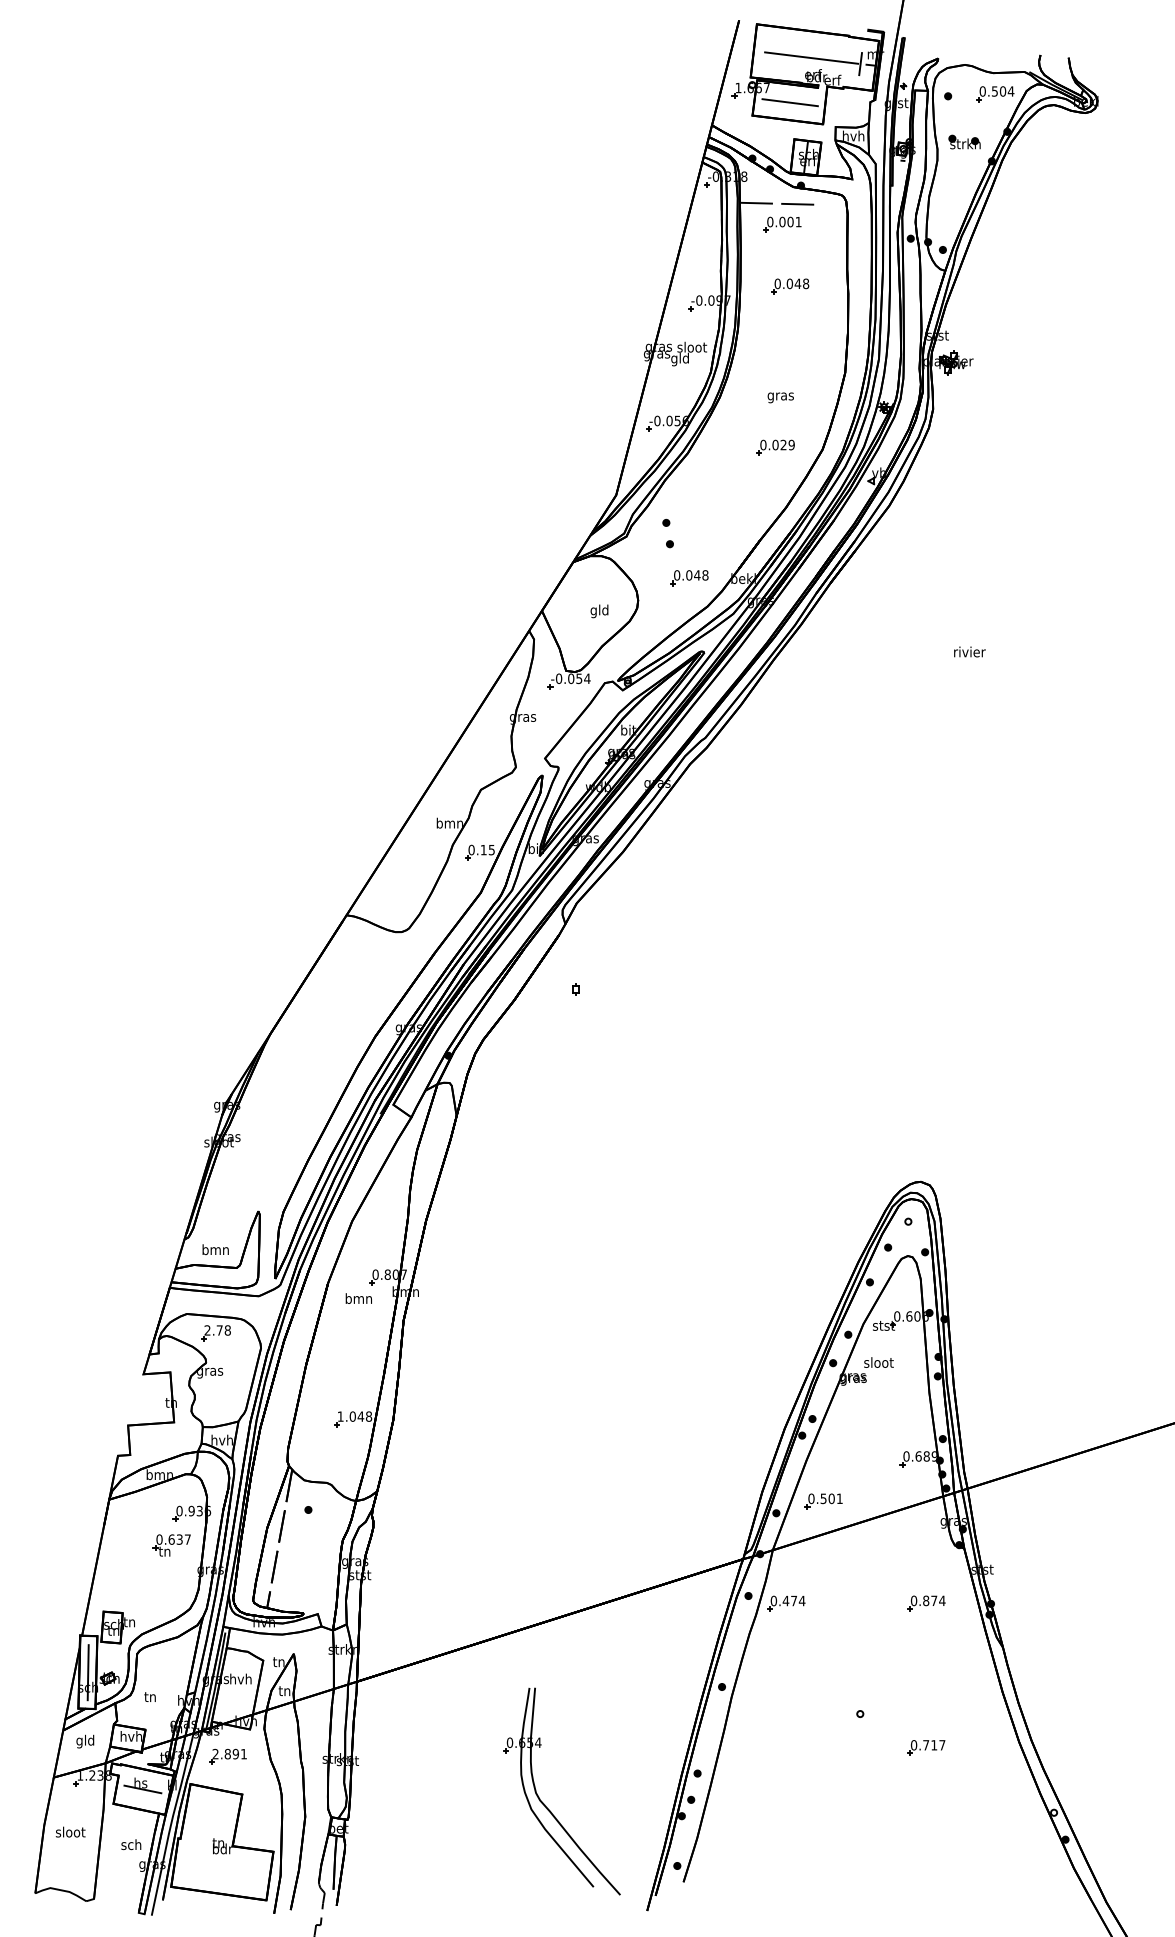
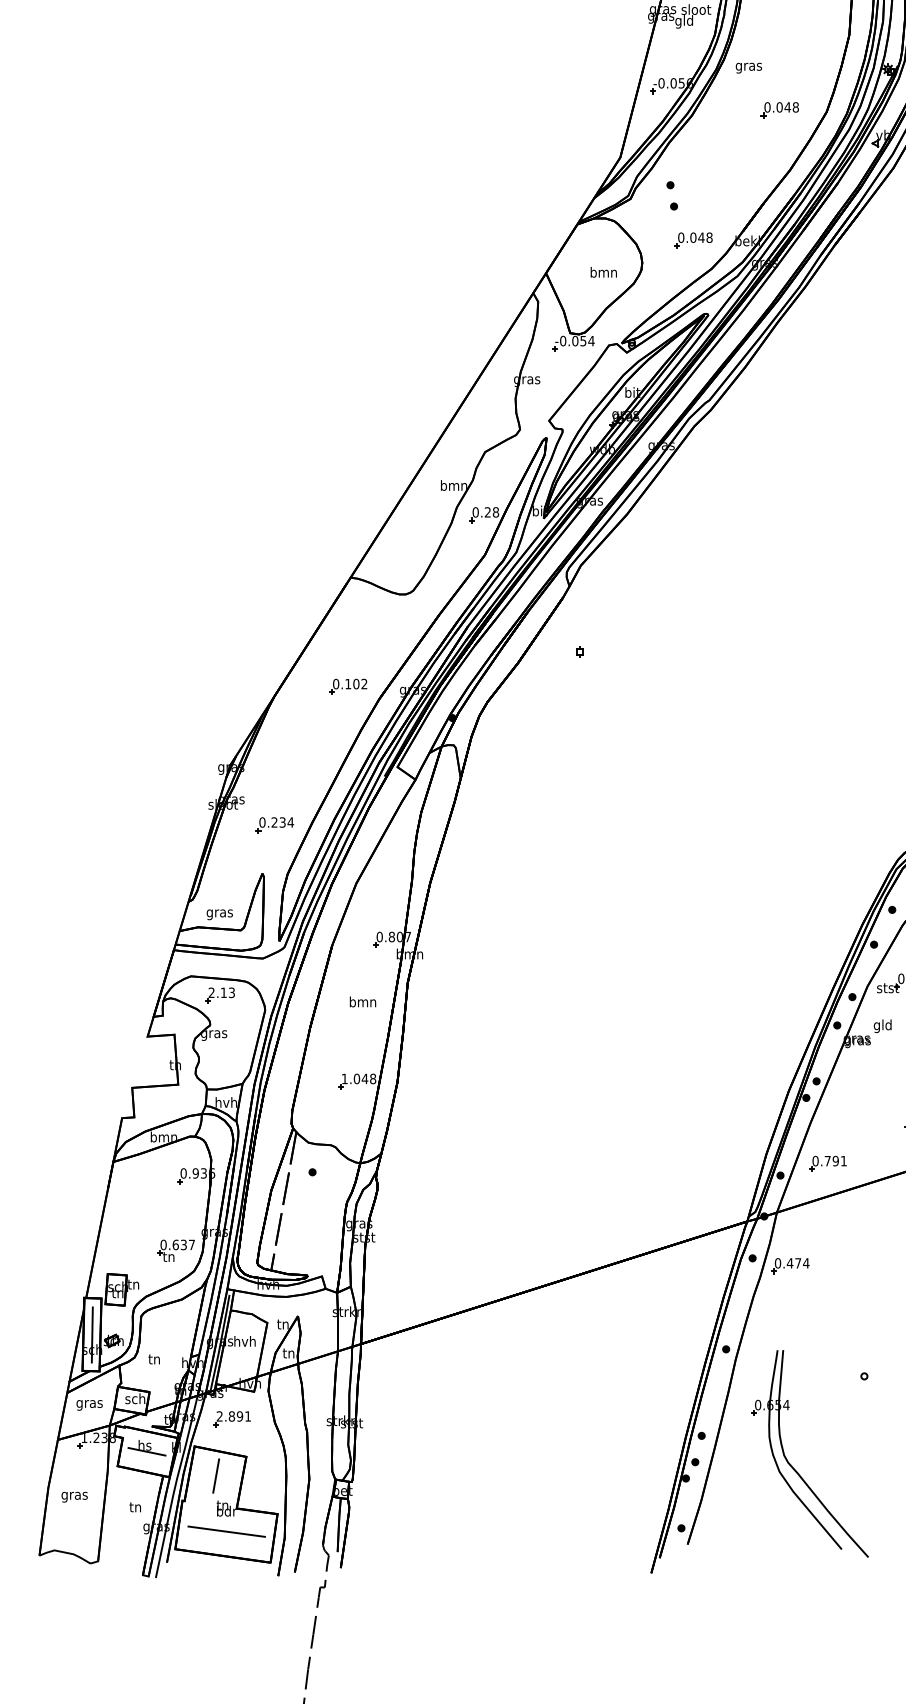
text: (780, 397) -> (748, 67), moved
text: (787, 444) -> (791, 106), 0.029 -> 0.048
text: (599, 611) -> (603, 273), gld -> bmn
text: (487, 849) -> (491, 511), 0.15 -> 0.28
part: (344, 1024) -> (348, 686), added
part: (270, 1162) -> (274, 824), added
text: (215, 1250) -> (219, 912), bmn -> gras
text: (358, 1298) -> (362, 1001), moved
text: (223, 1330) -> (227, 992), 2.78 -> 2.13
text: (878, 1363) -> (882, 1025), sloot -> gld
text: (827, 1498) -> (831, 1160), 0.501 -> 0.791
part: (171, 1545) -> (175, 1250), moved
text: (131, 1736) -> (135, 1398), hvh -> sch
text: (85, 1741) -> (89, 1403), gld -> gras
part: (545, 1804) -> (793, 1466), moved
line: (212, 1813) -> (216, 1475), added
text: (70, 1833) -> (74, 1495), sloot -> gras
text: (131, 1844) -> (135, 1506), sch -> tn
line: (222, 1869) -> (226, 1531), added

